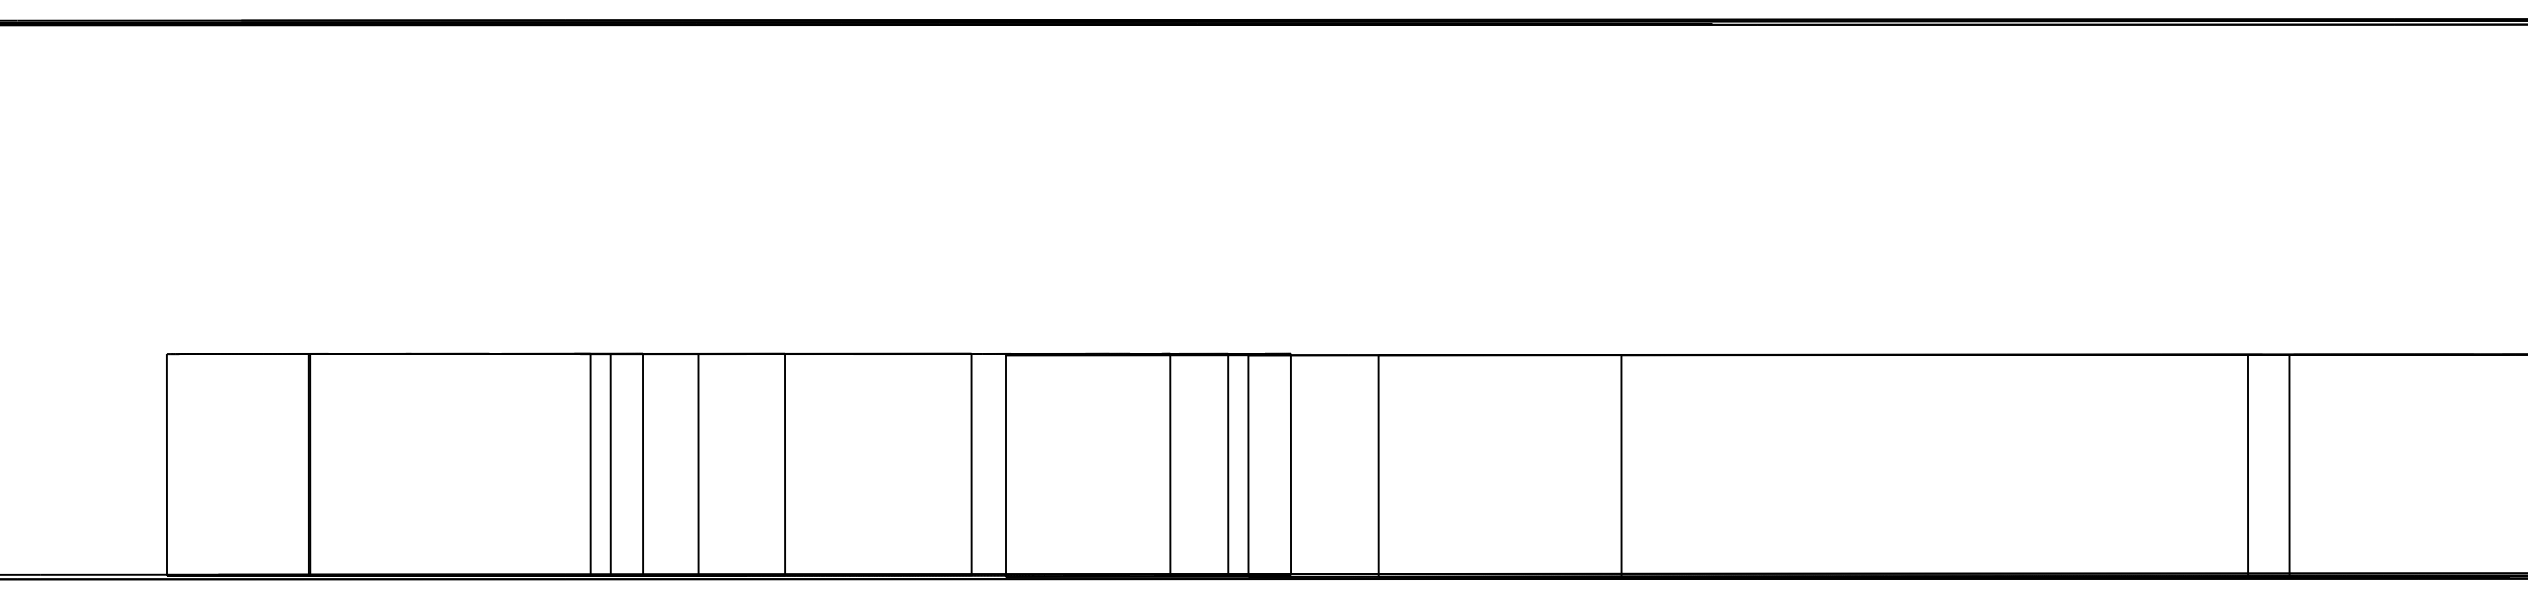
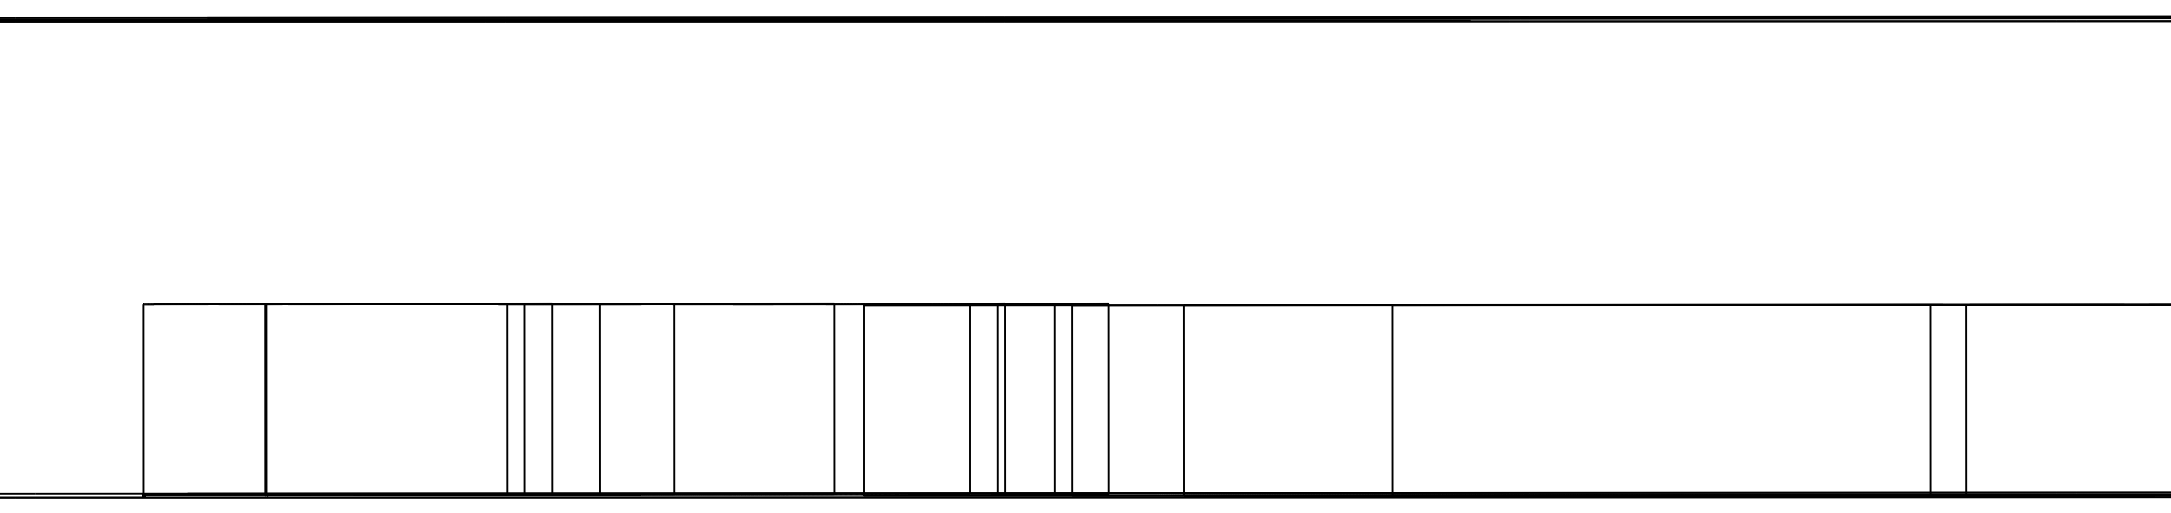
line: (1130, 463) -> (970, 398), added
line: (1161, 463) -> (997, 398), added

